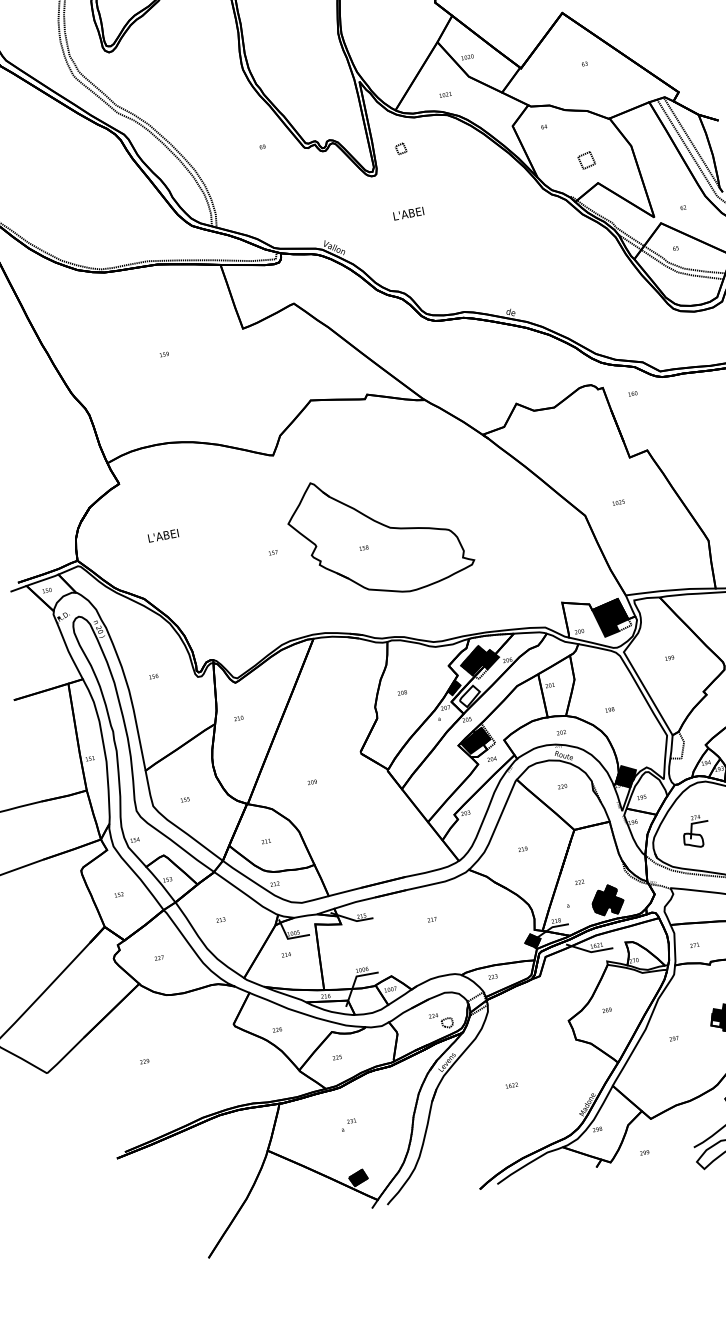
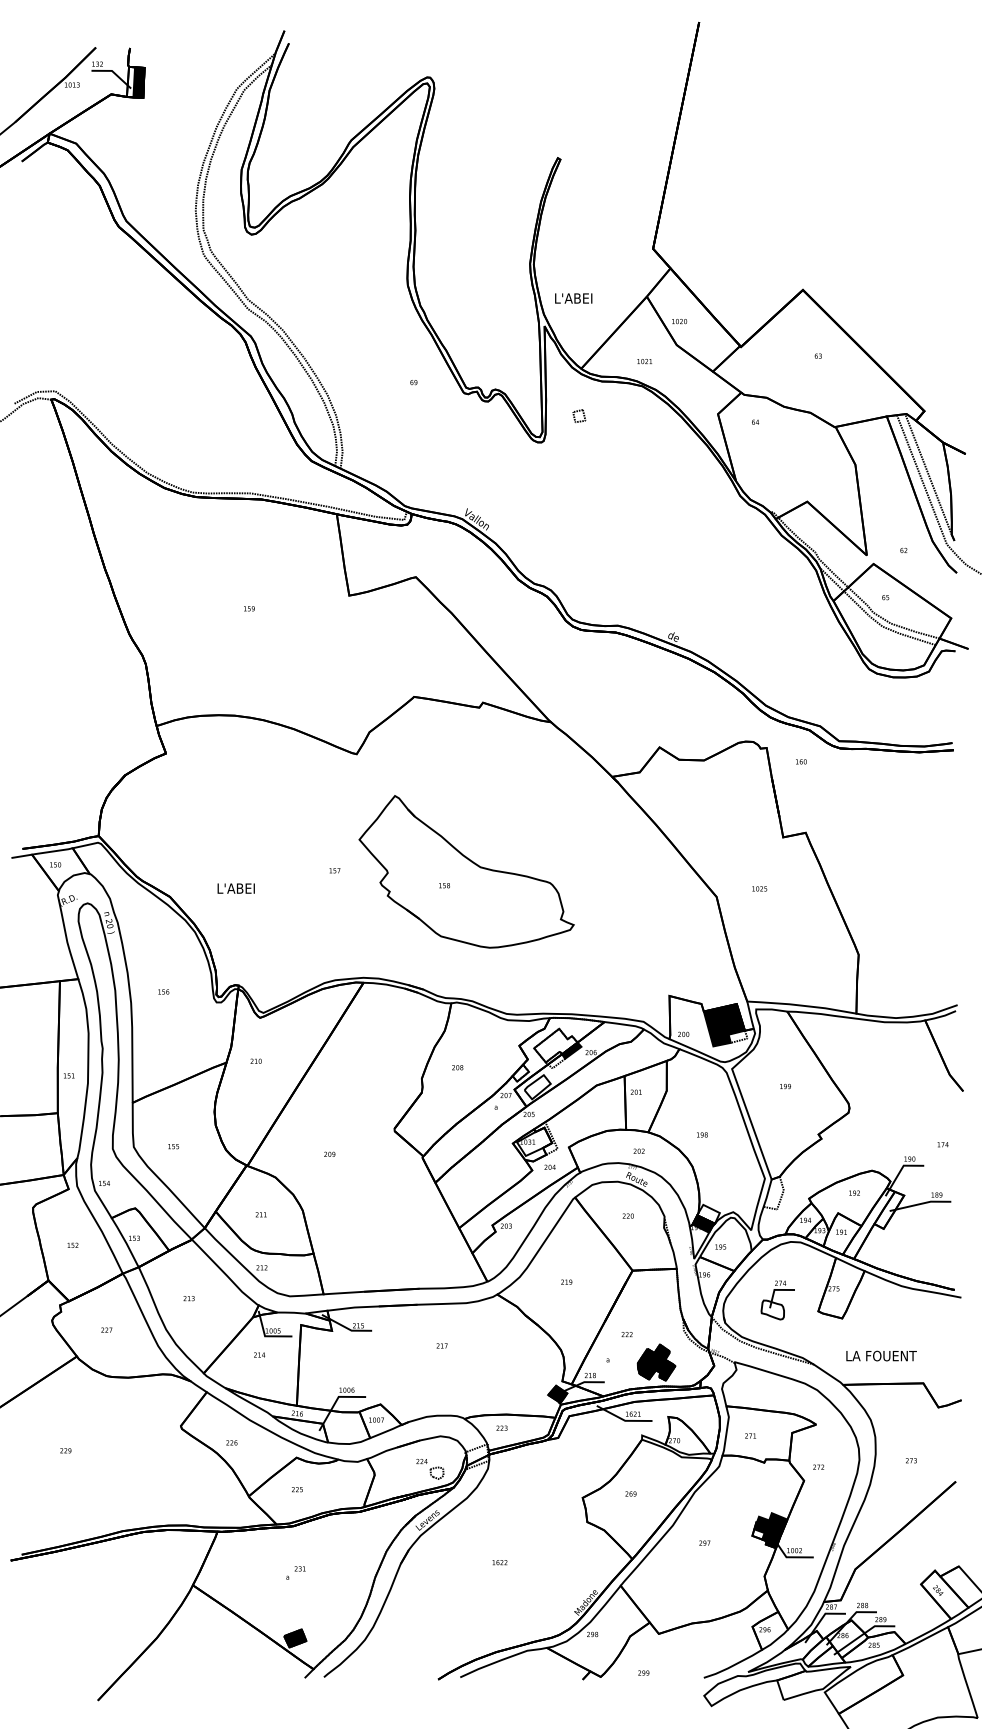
part: (583, 155) -> (796, 465), removed
text: (408, 213) -> (573, 298), moved
text: (162, 535) -> (235, 888), moved
fill: (477, 660) -> (555, 1045), removed
fill: (453, 687) -> (520, 1072), removed
fill: (475, 740) -> (534, 1141), removed
fill: (626, 772) -> (708, 1213), removed

